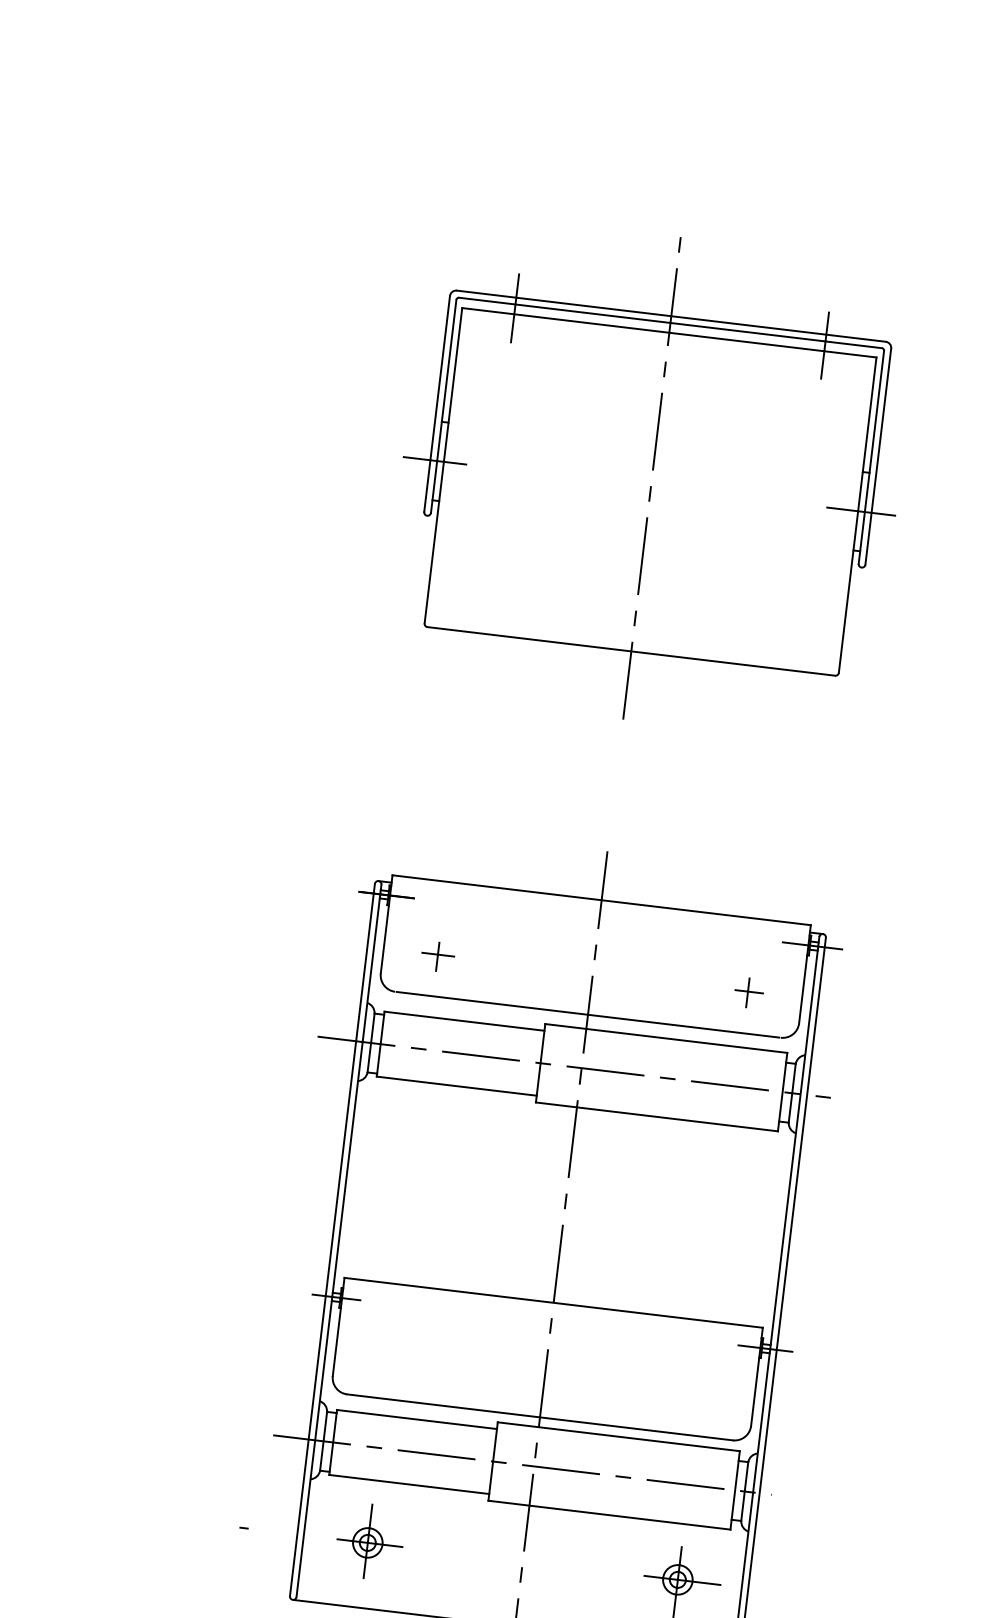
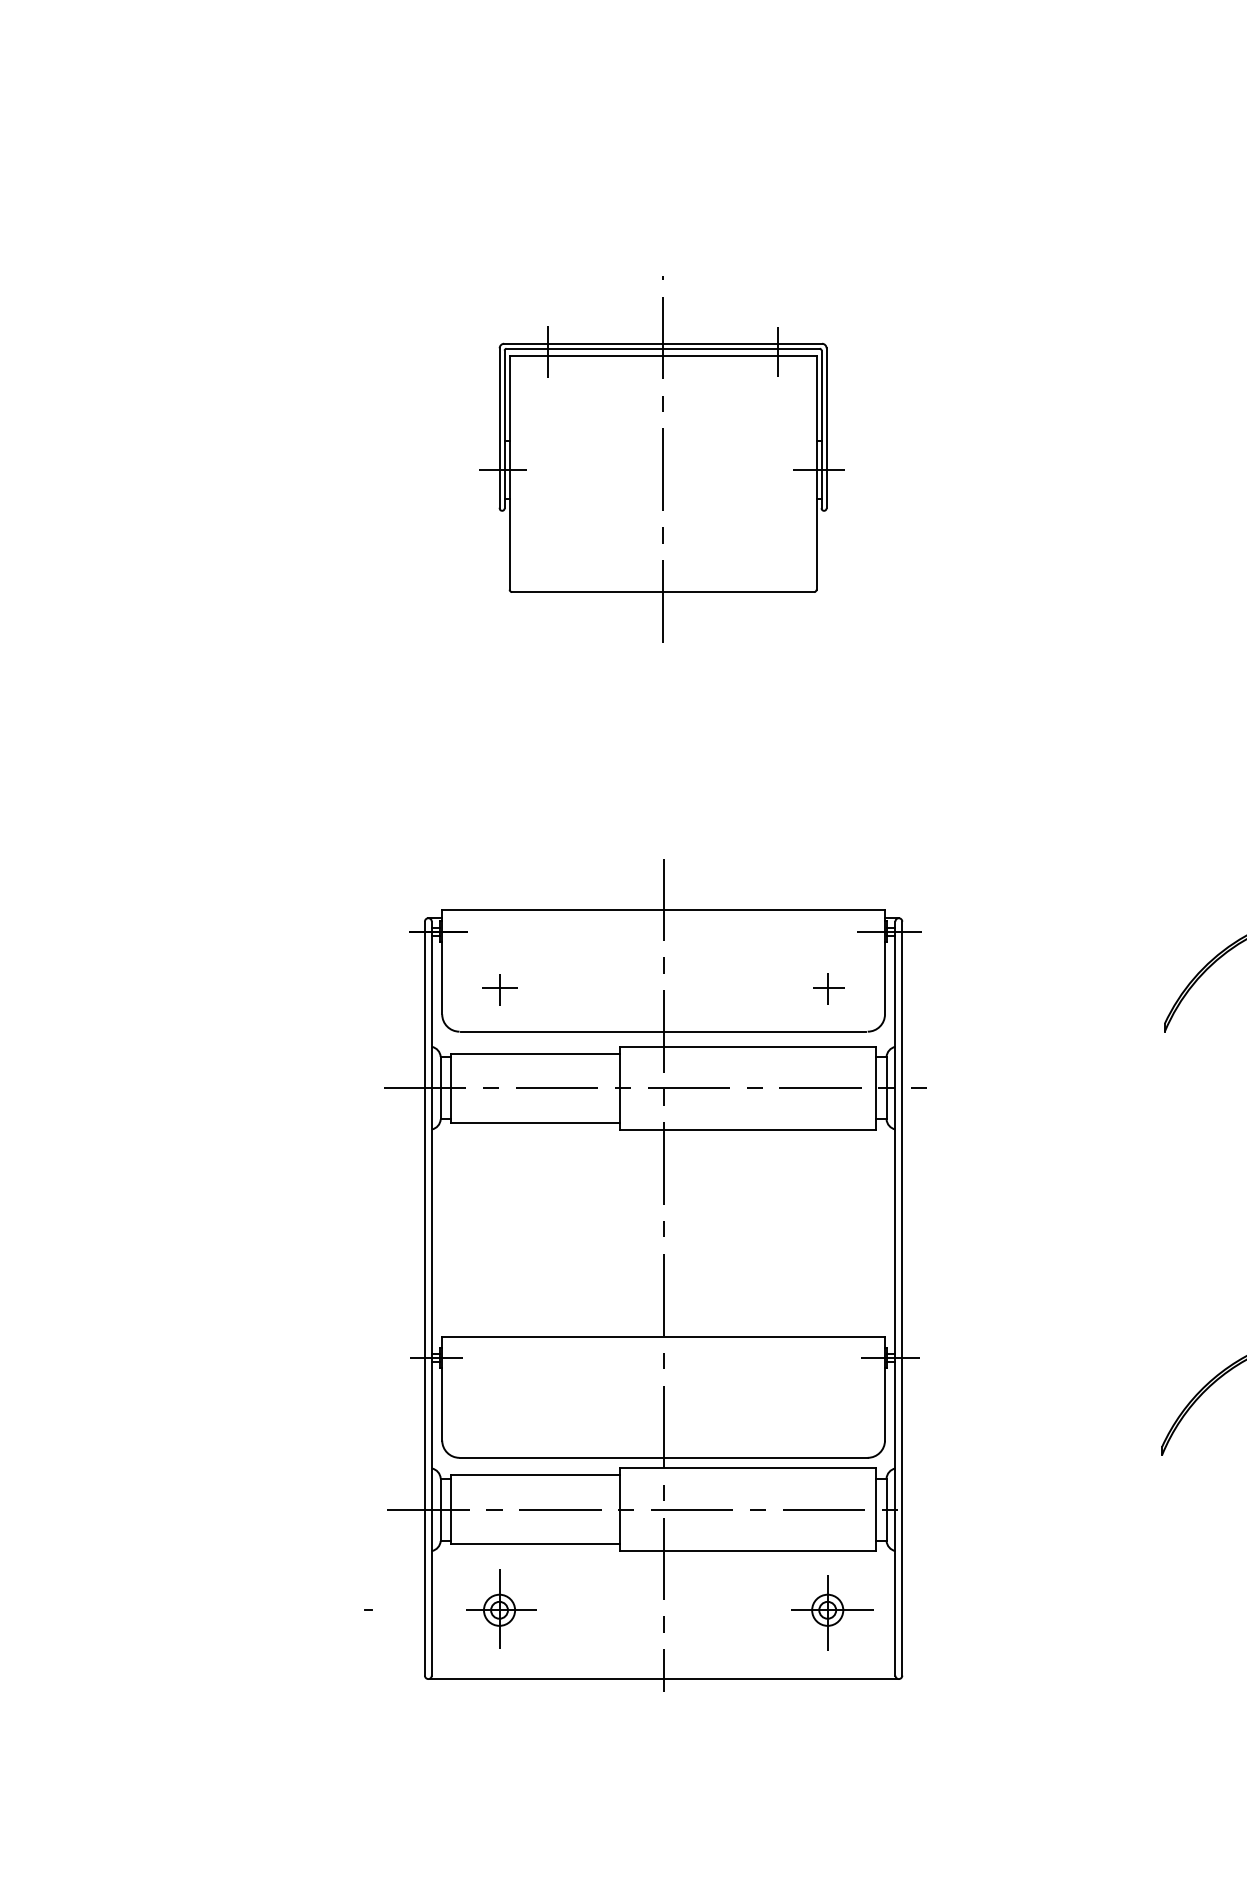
part: (650, 477) -> (661, 463), size x0.7

